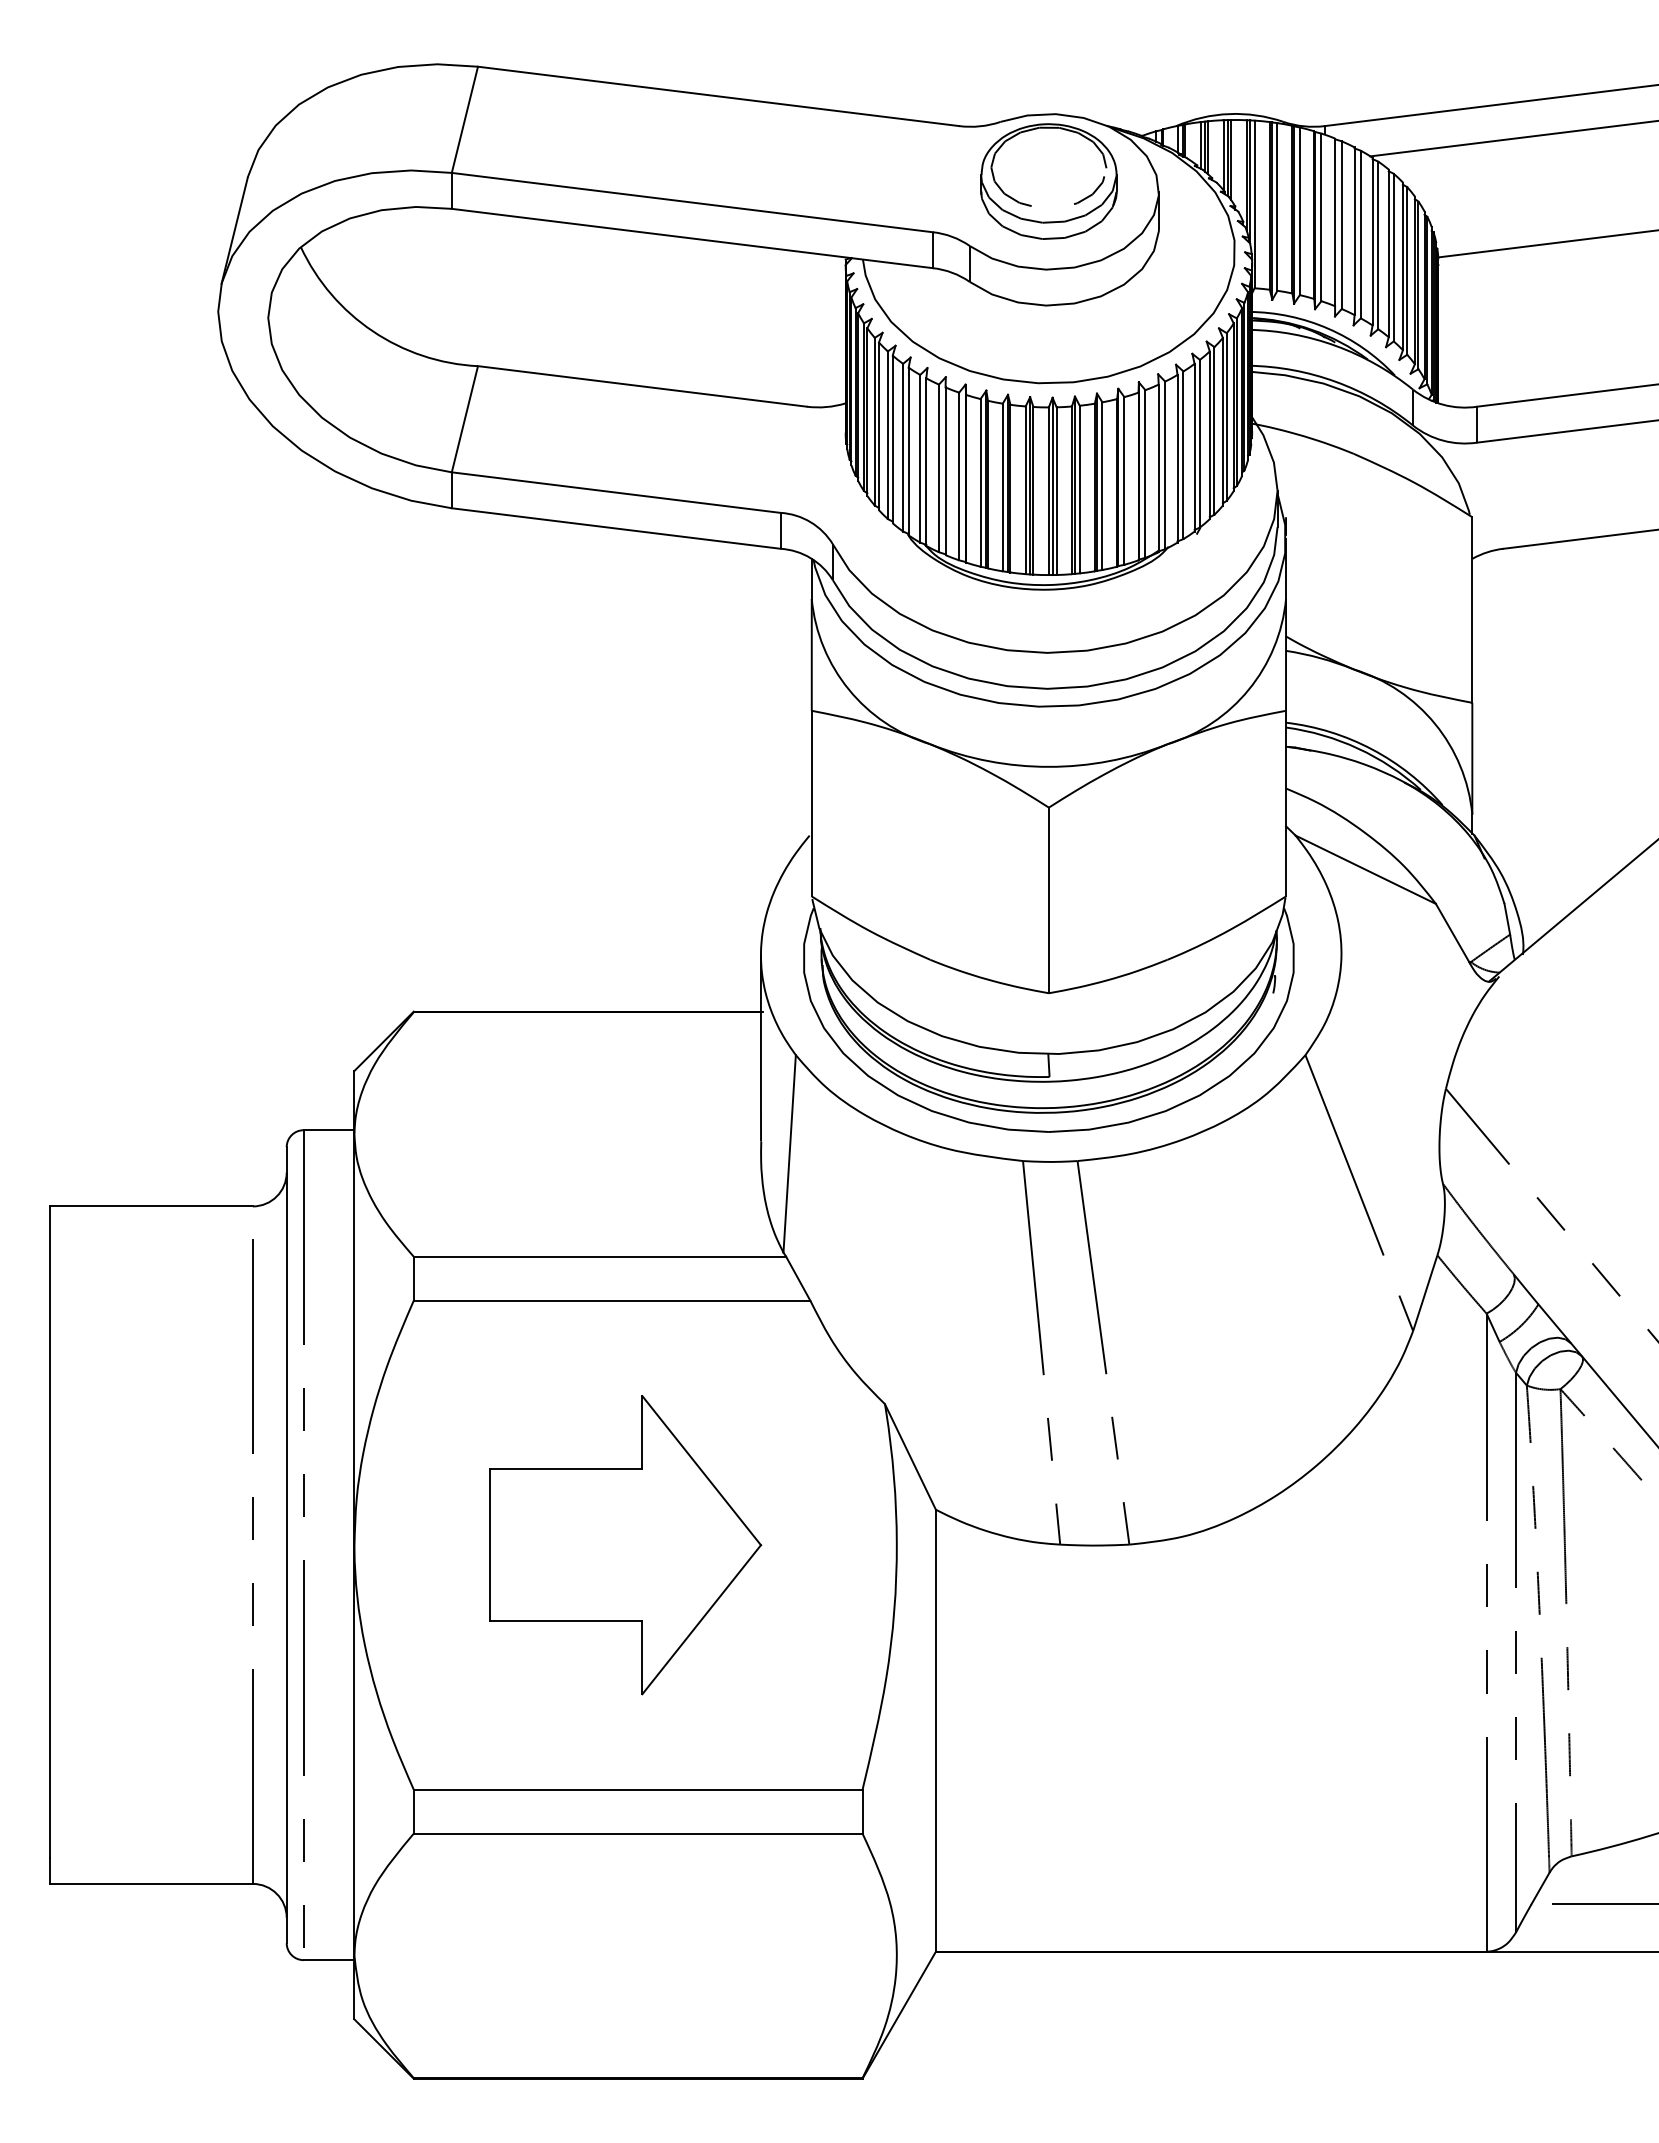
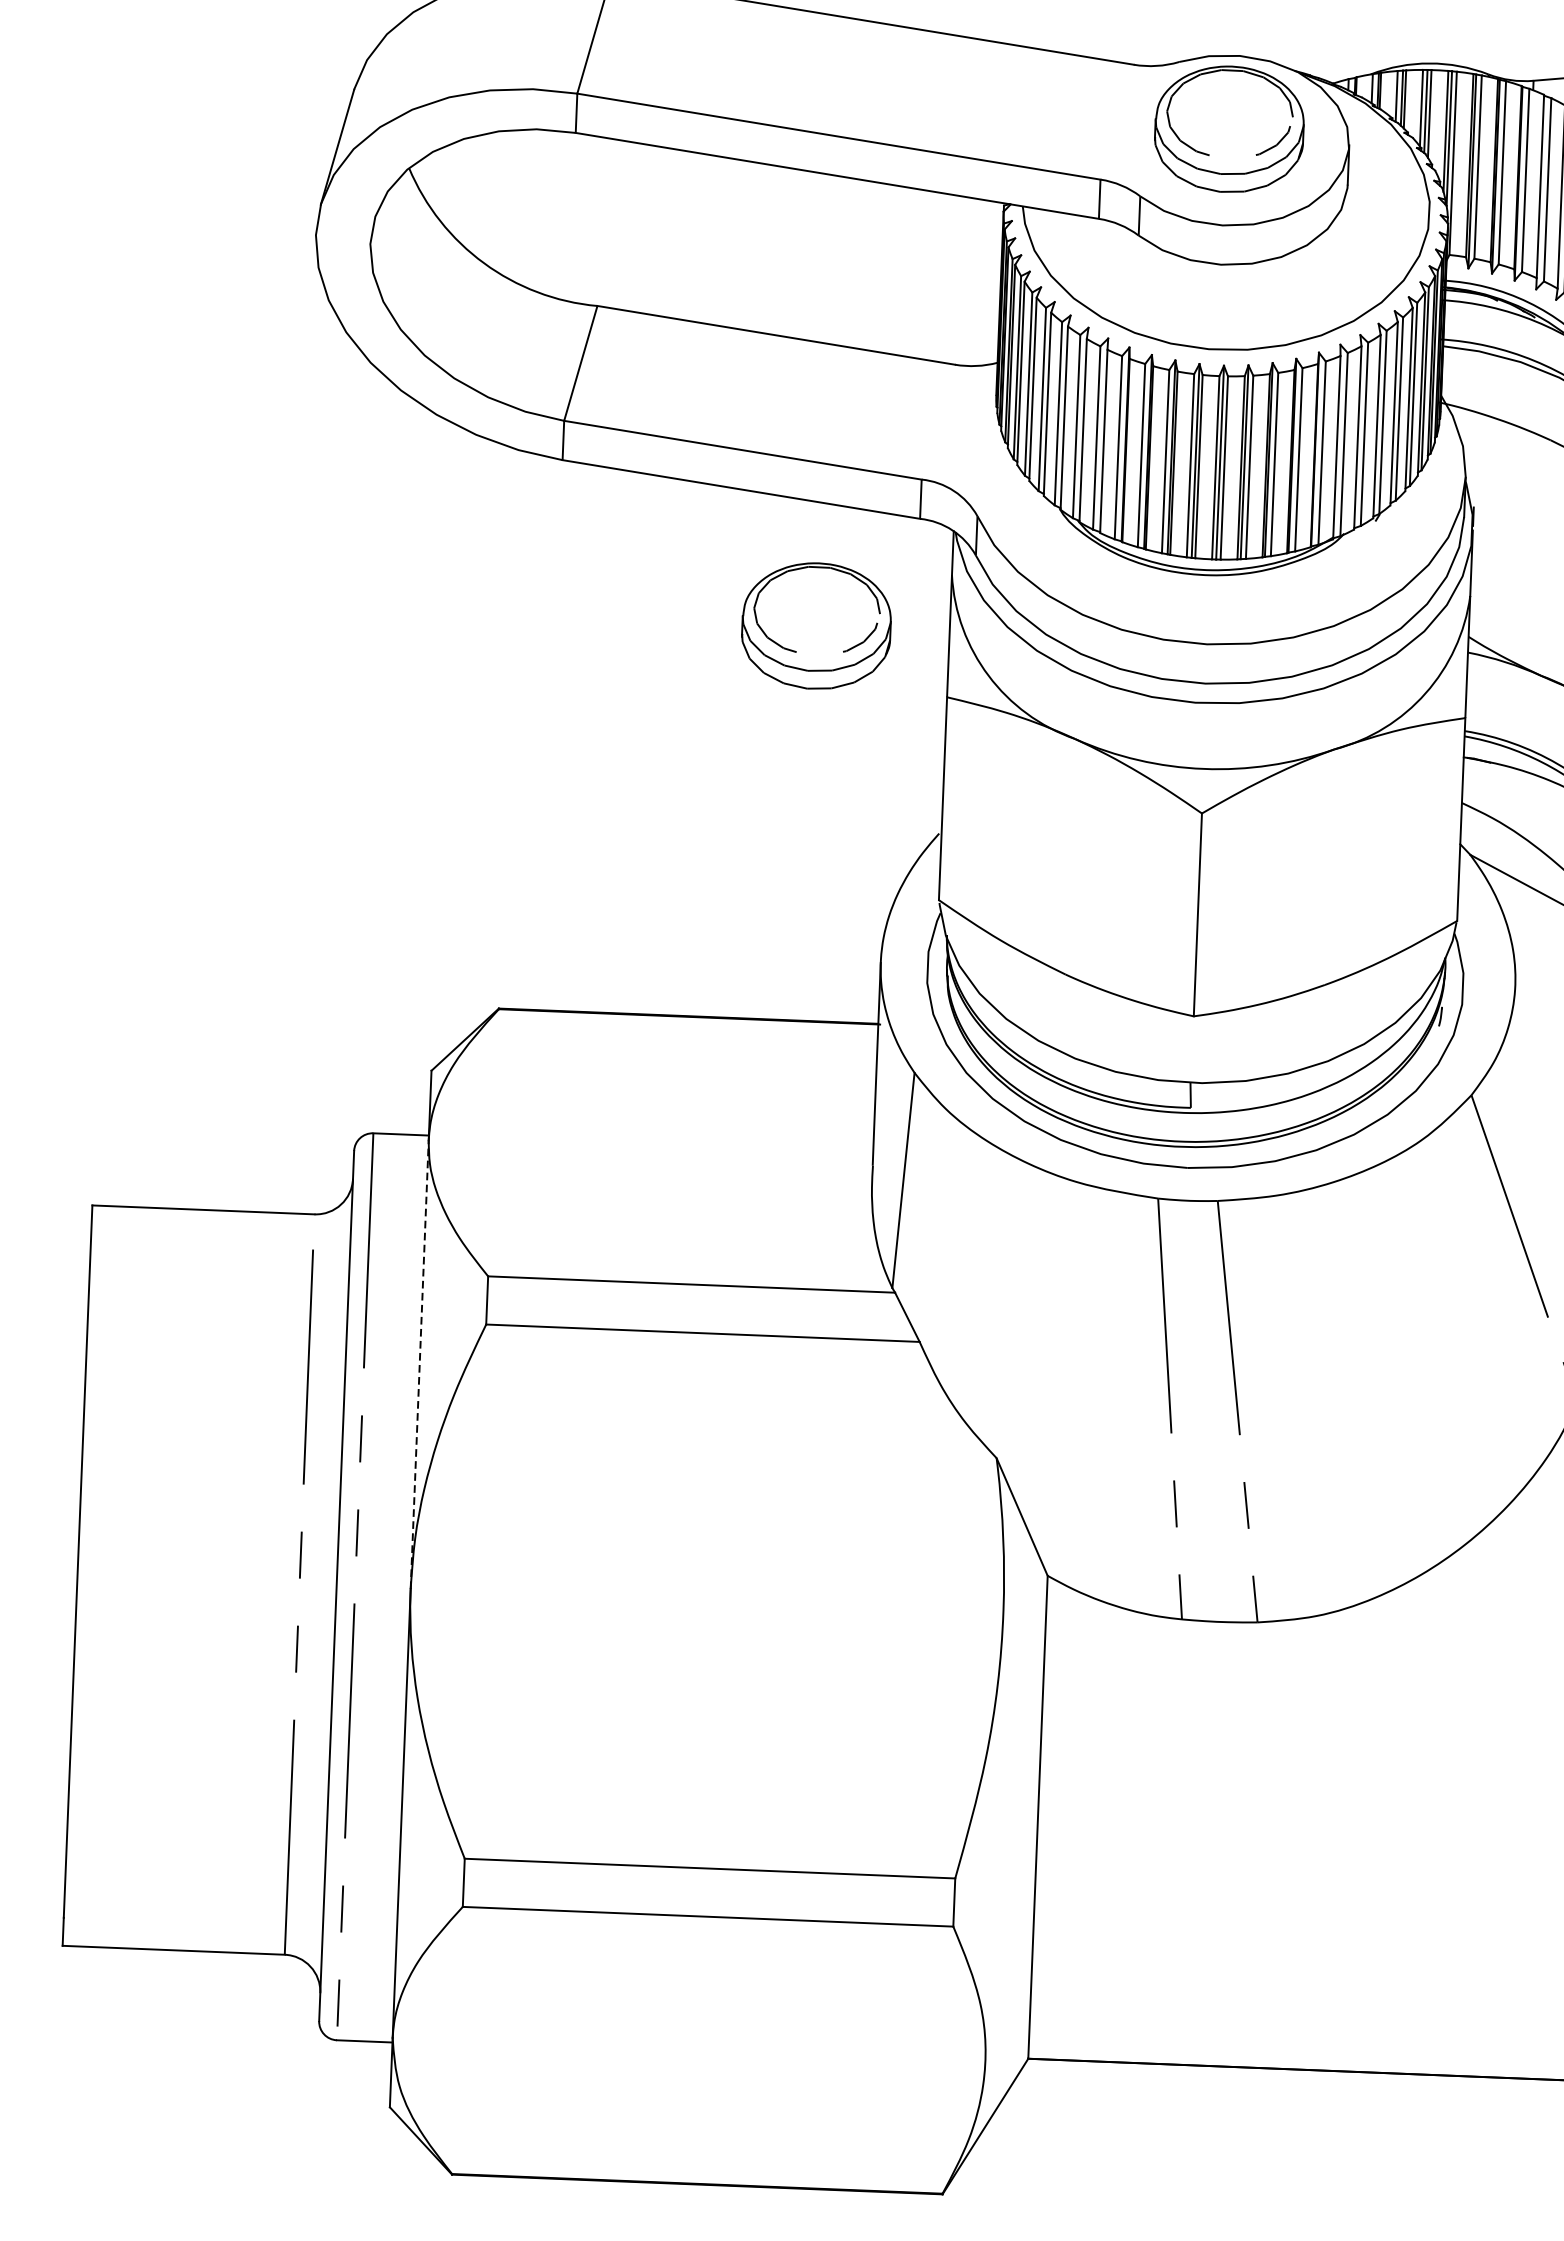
part: (689, 650) -> (816, 626), added
line: (354, 1339) -> (419, 1364), solid -> dashed
part: (625, 1545) -> (706, 1601), removed

